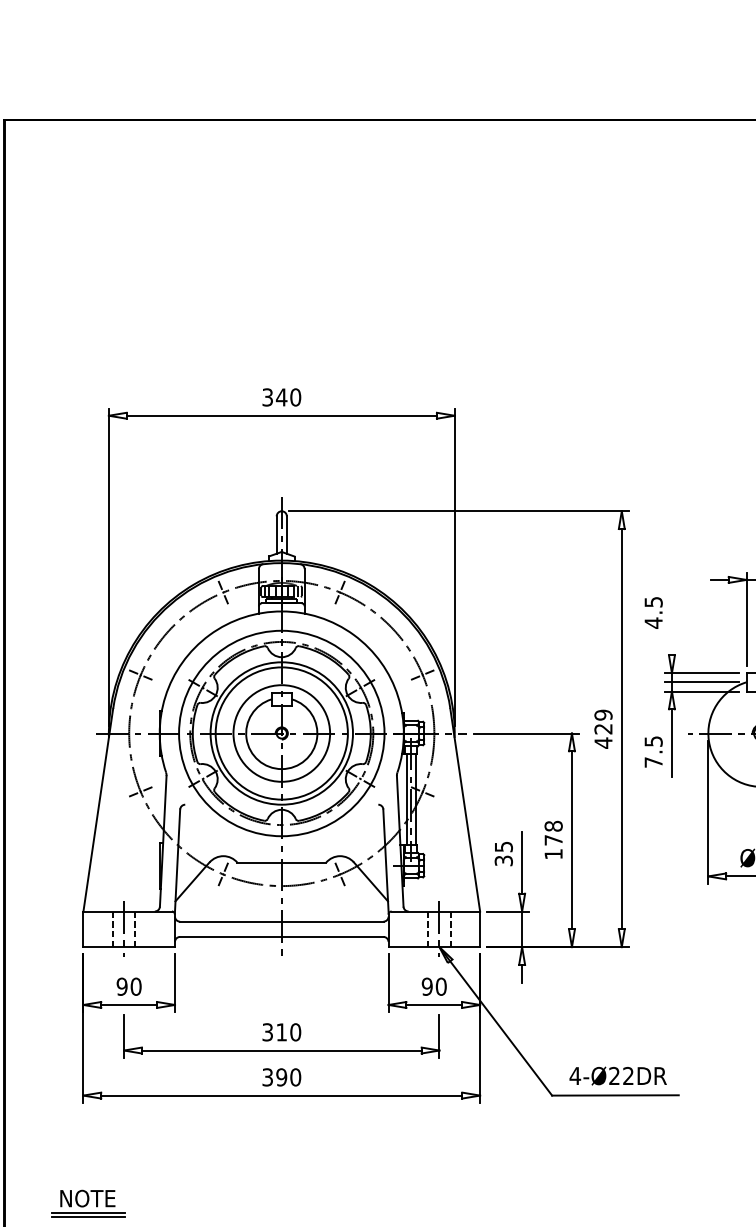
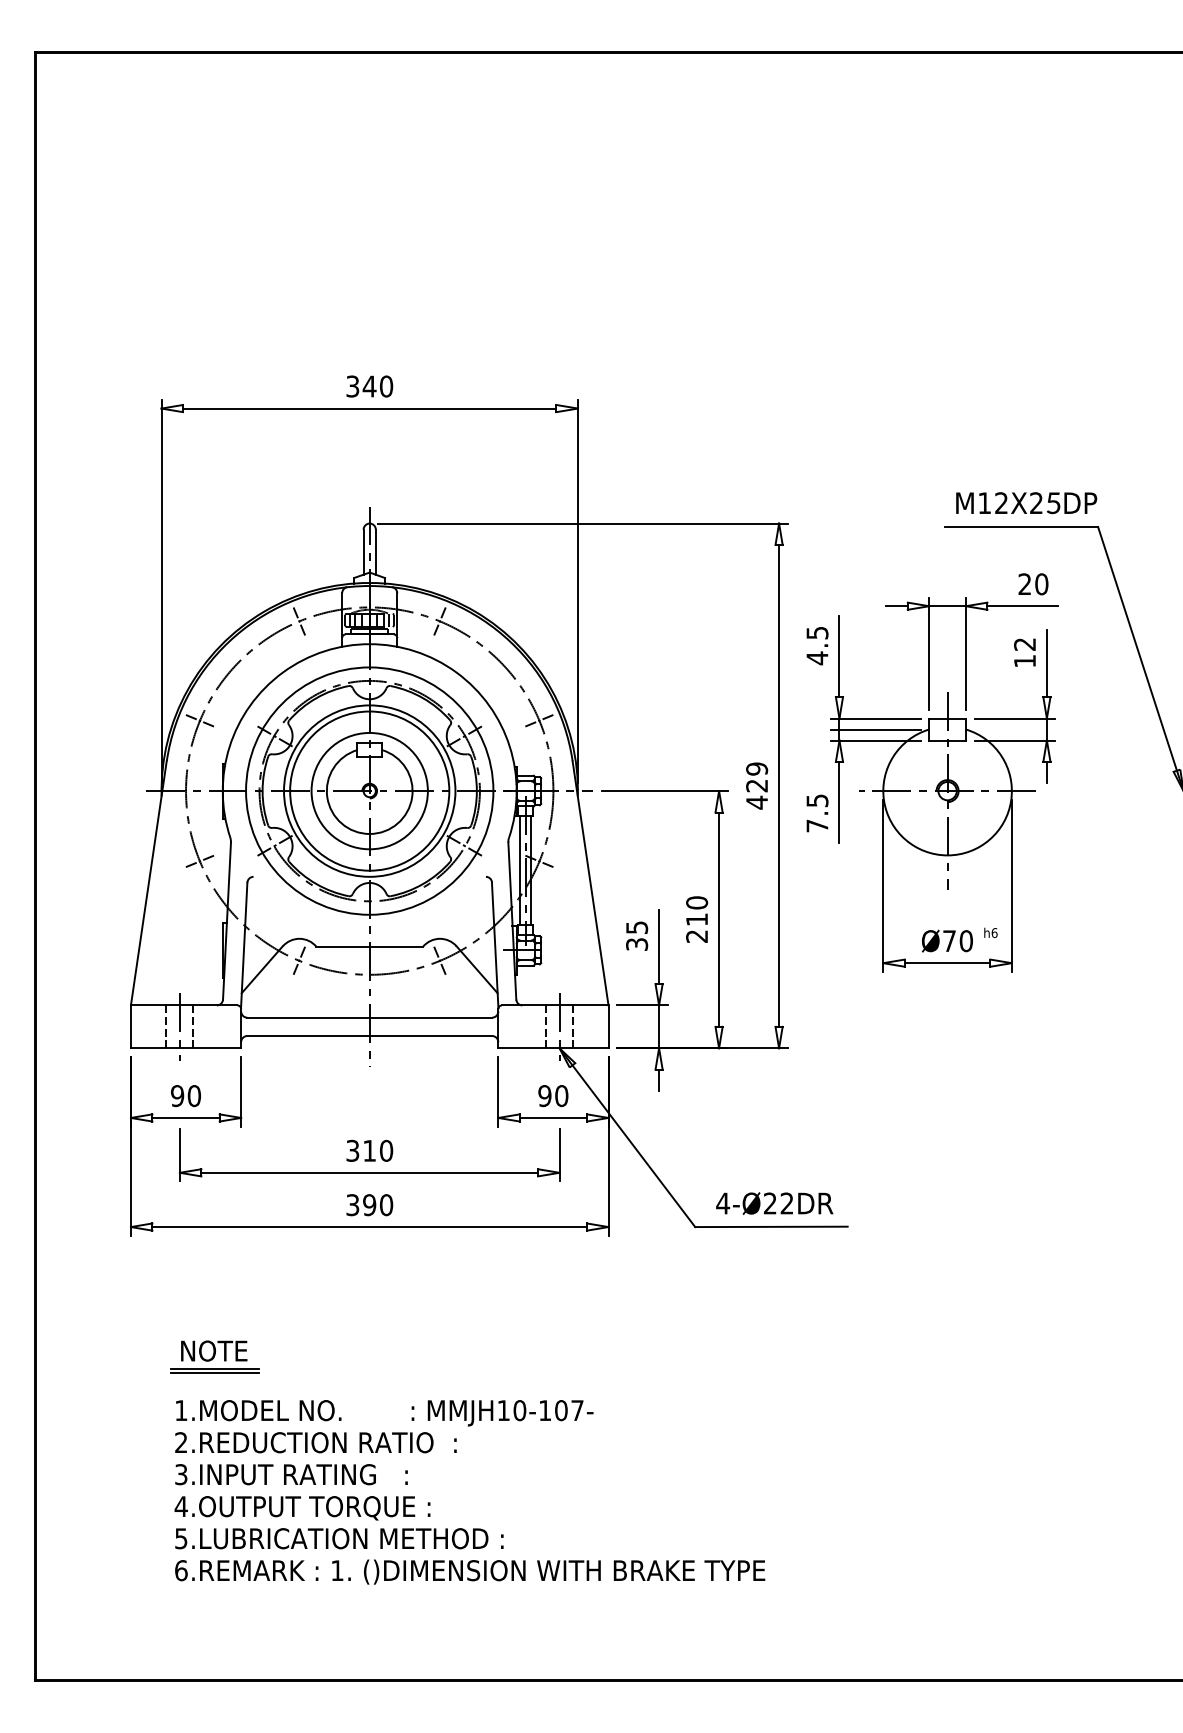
line: (671, 621) -> (839, 656), added
text: (553, 840) -> (696, 919), 178 -> 210
part: (88, 1203) -> (214, 1356), moved

